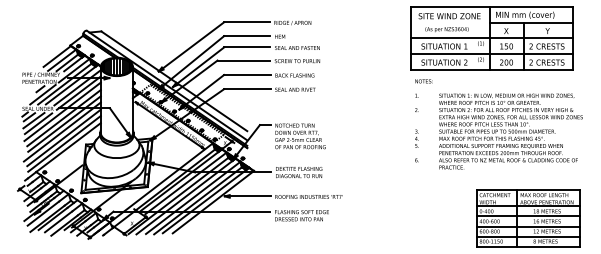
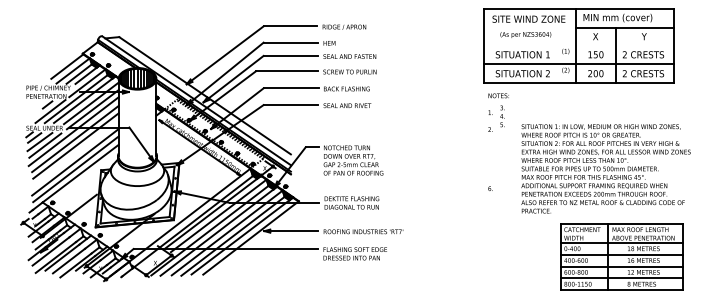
line: (492, 38) -> (579, 45), removed
text: (510, 131) -> (605, 168), moved
line: (62, 132) -> (73, 155), removed
text: (416, 138) -> (502, 116), moved

